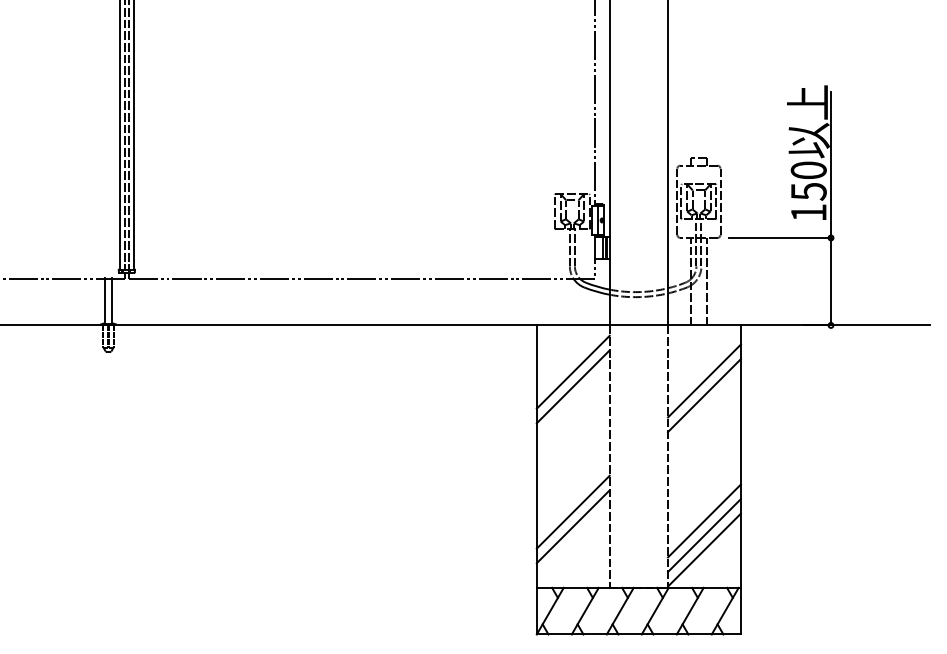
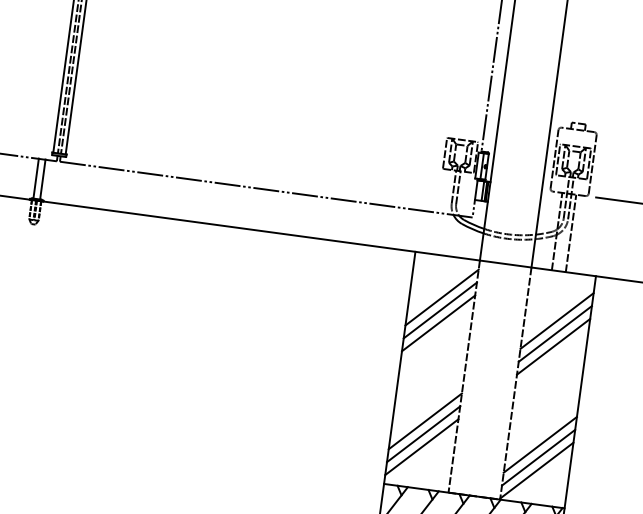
line: (572, 400) -> (438, 322), added
line: (704, 409) -> (553, 346), added
line: (572, 540) -> (421, 446), added

